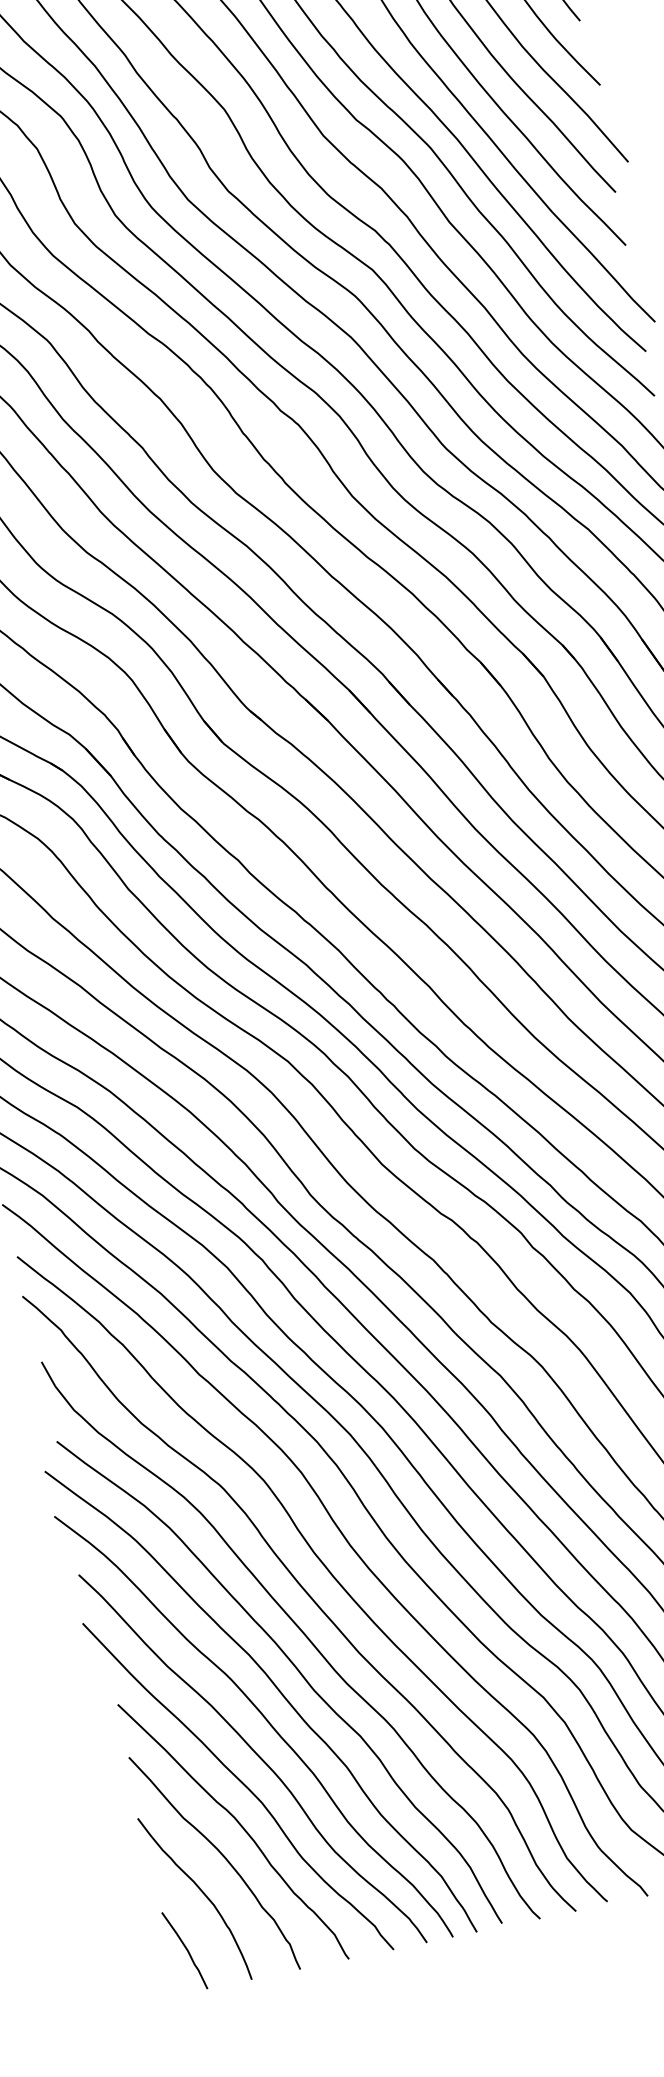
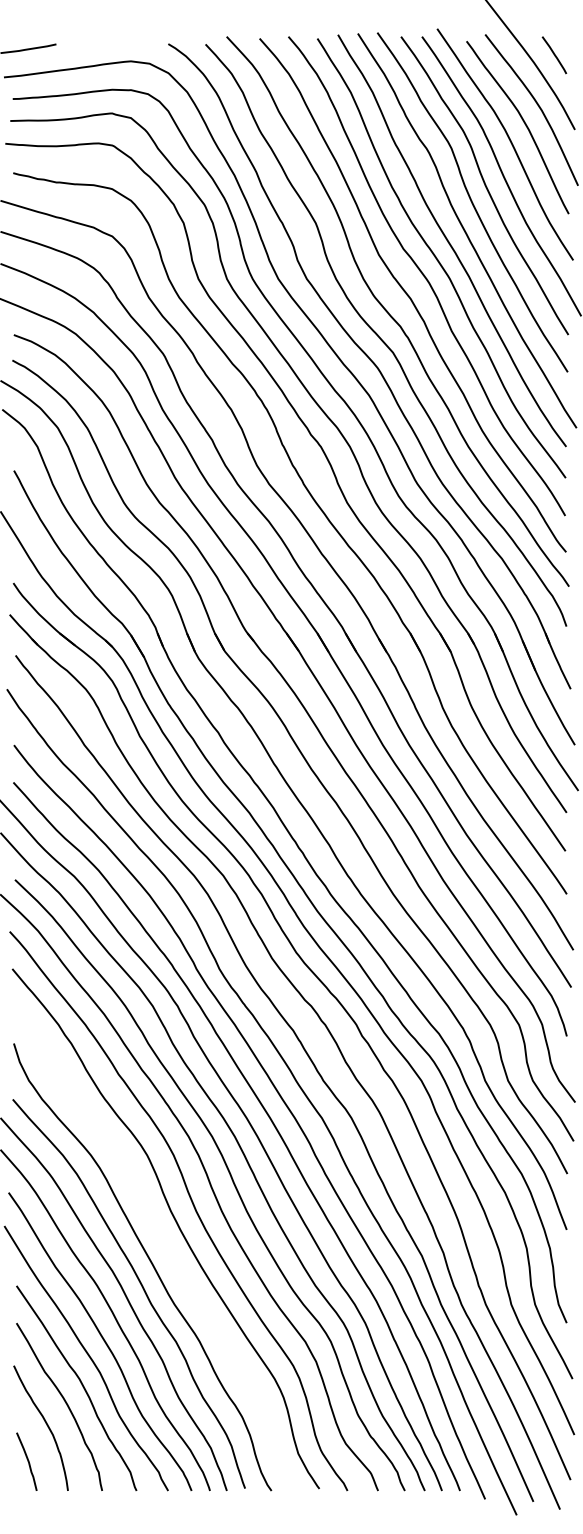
curve: (306, 1594) -> (159, 1238), removed

